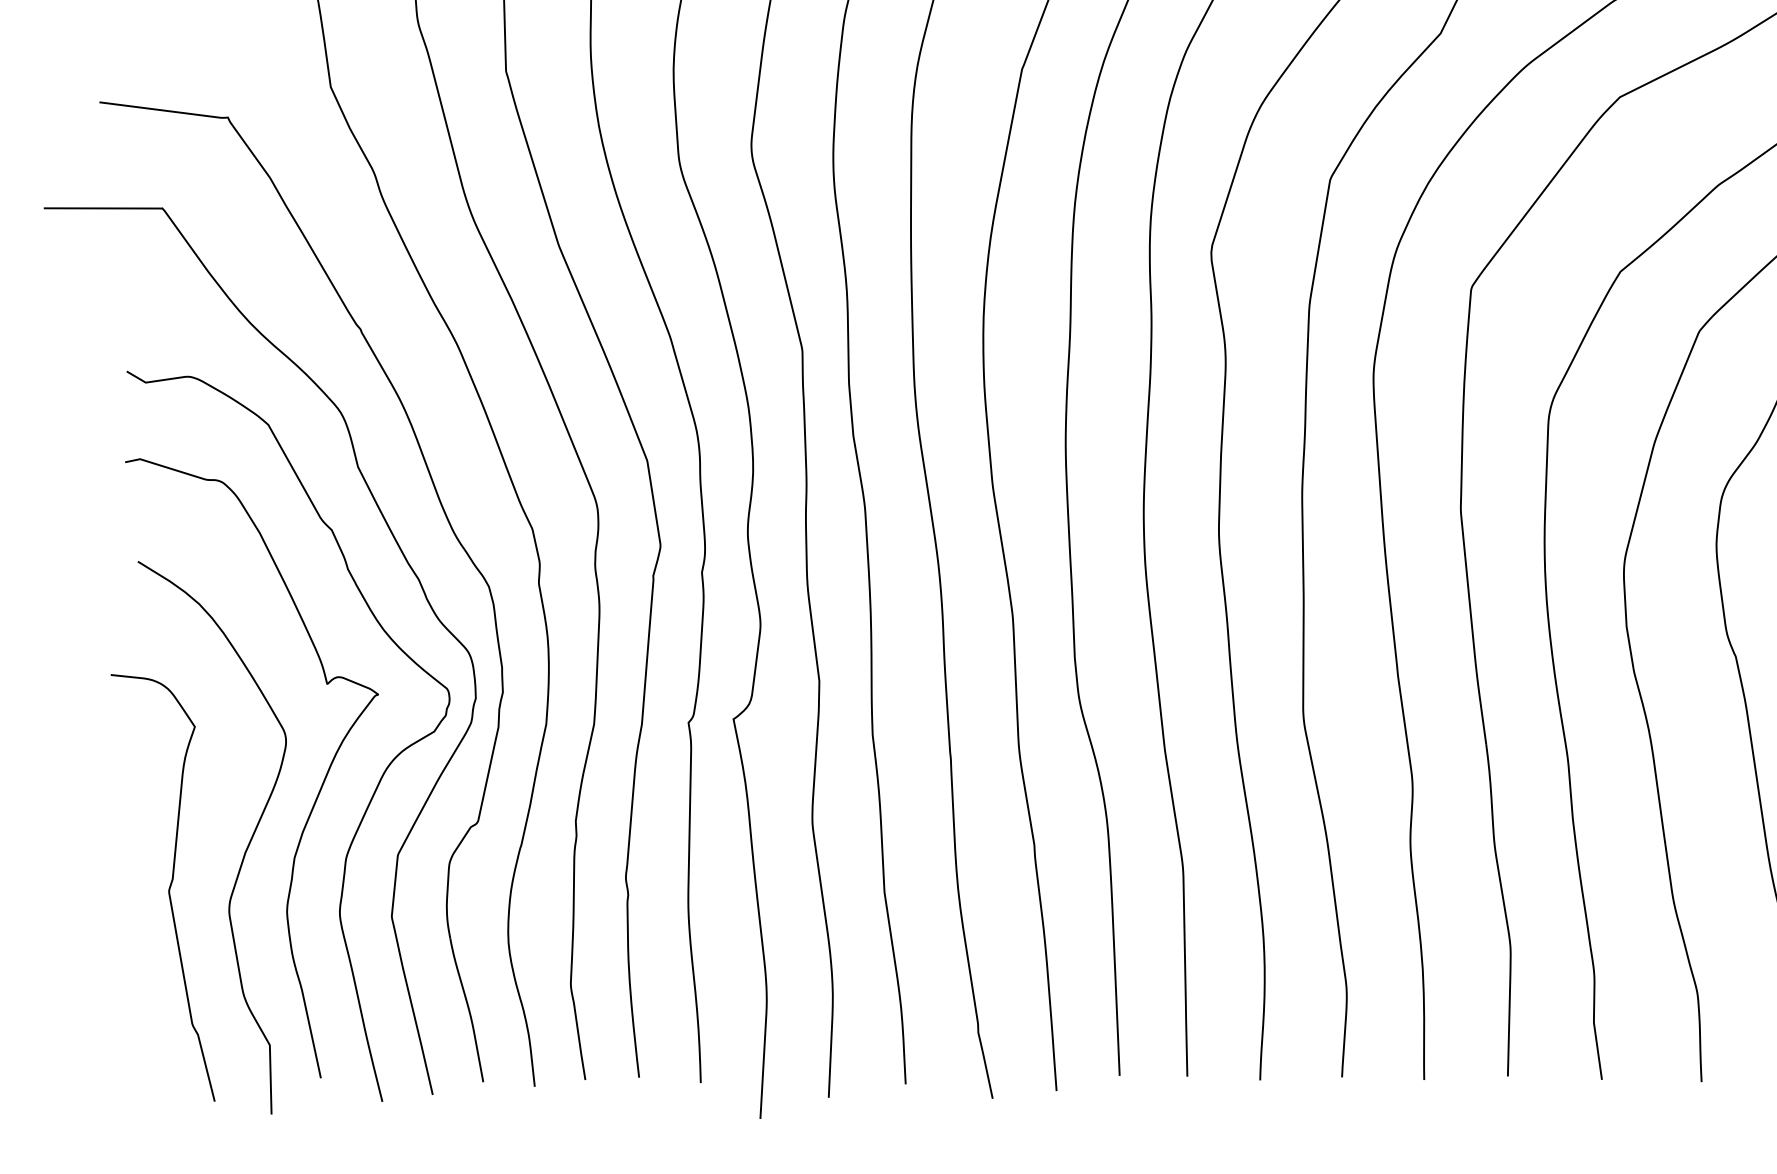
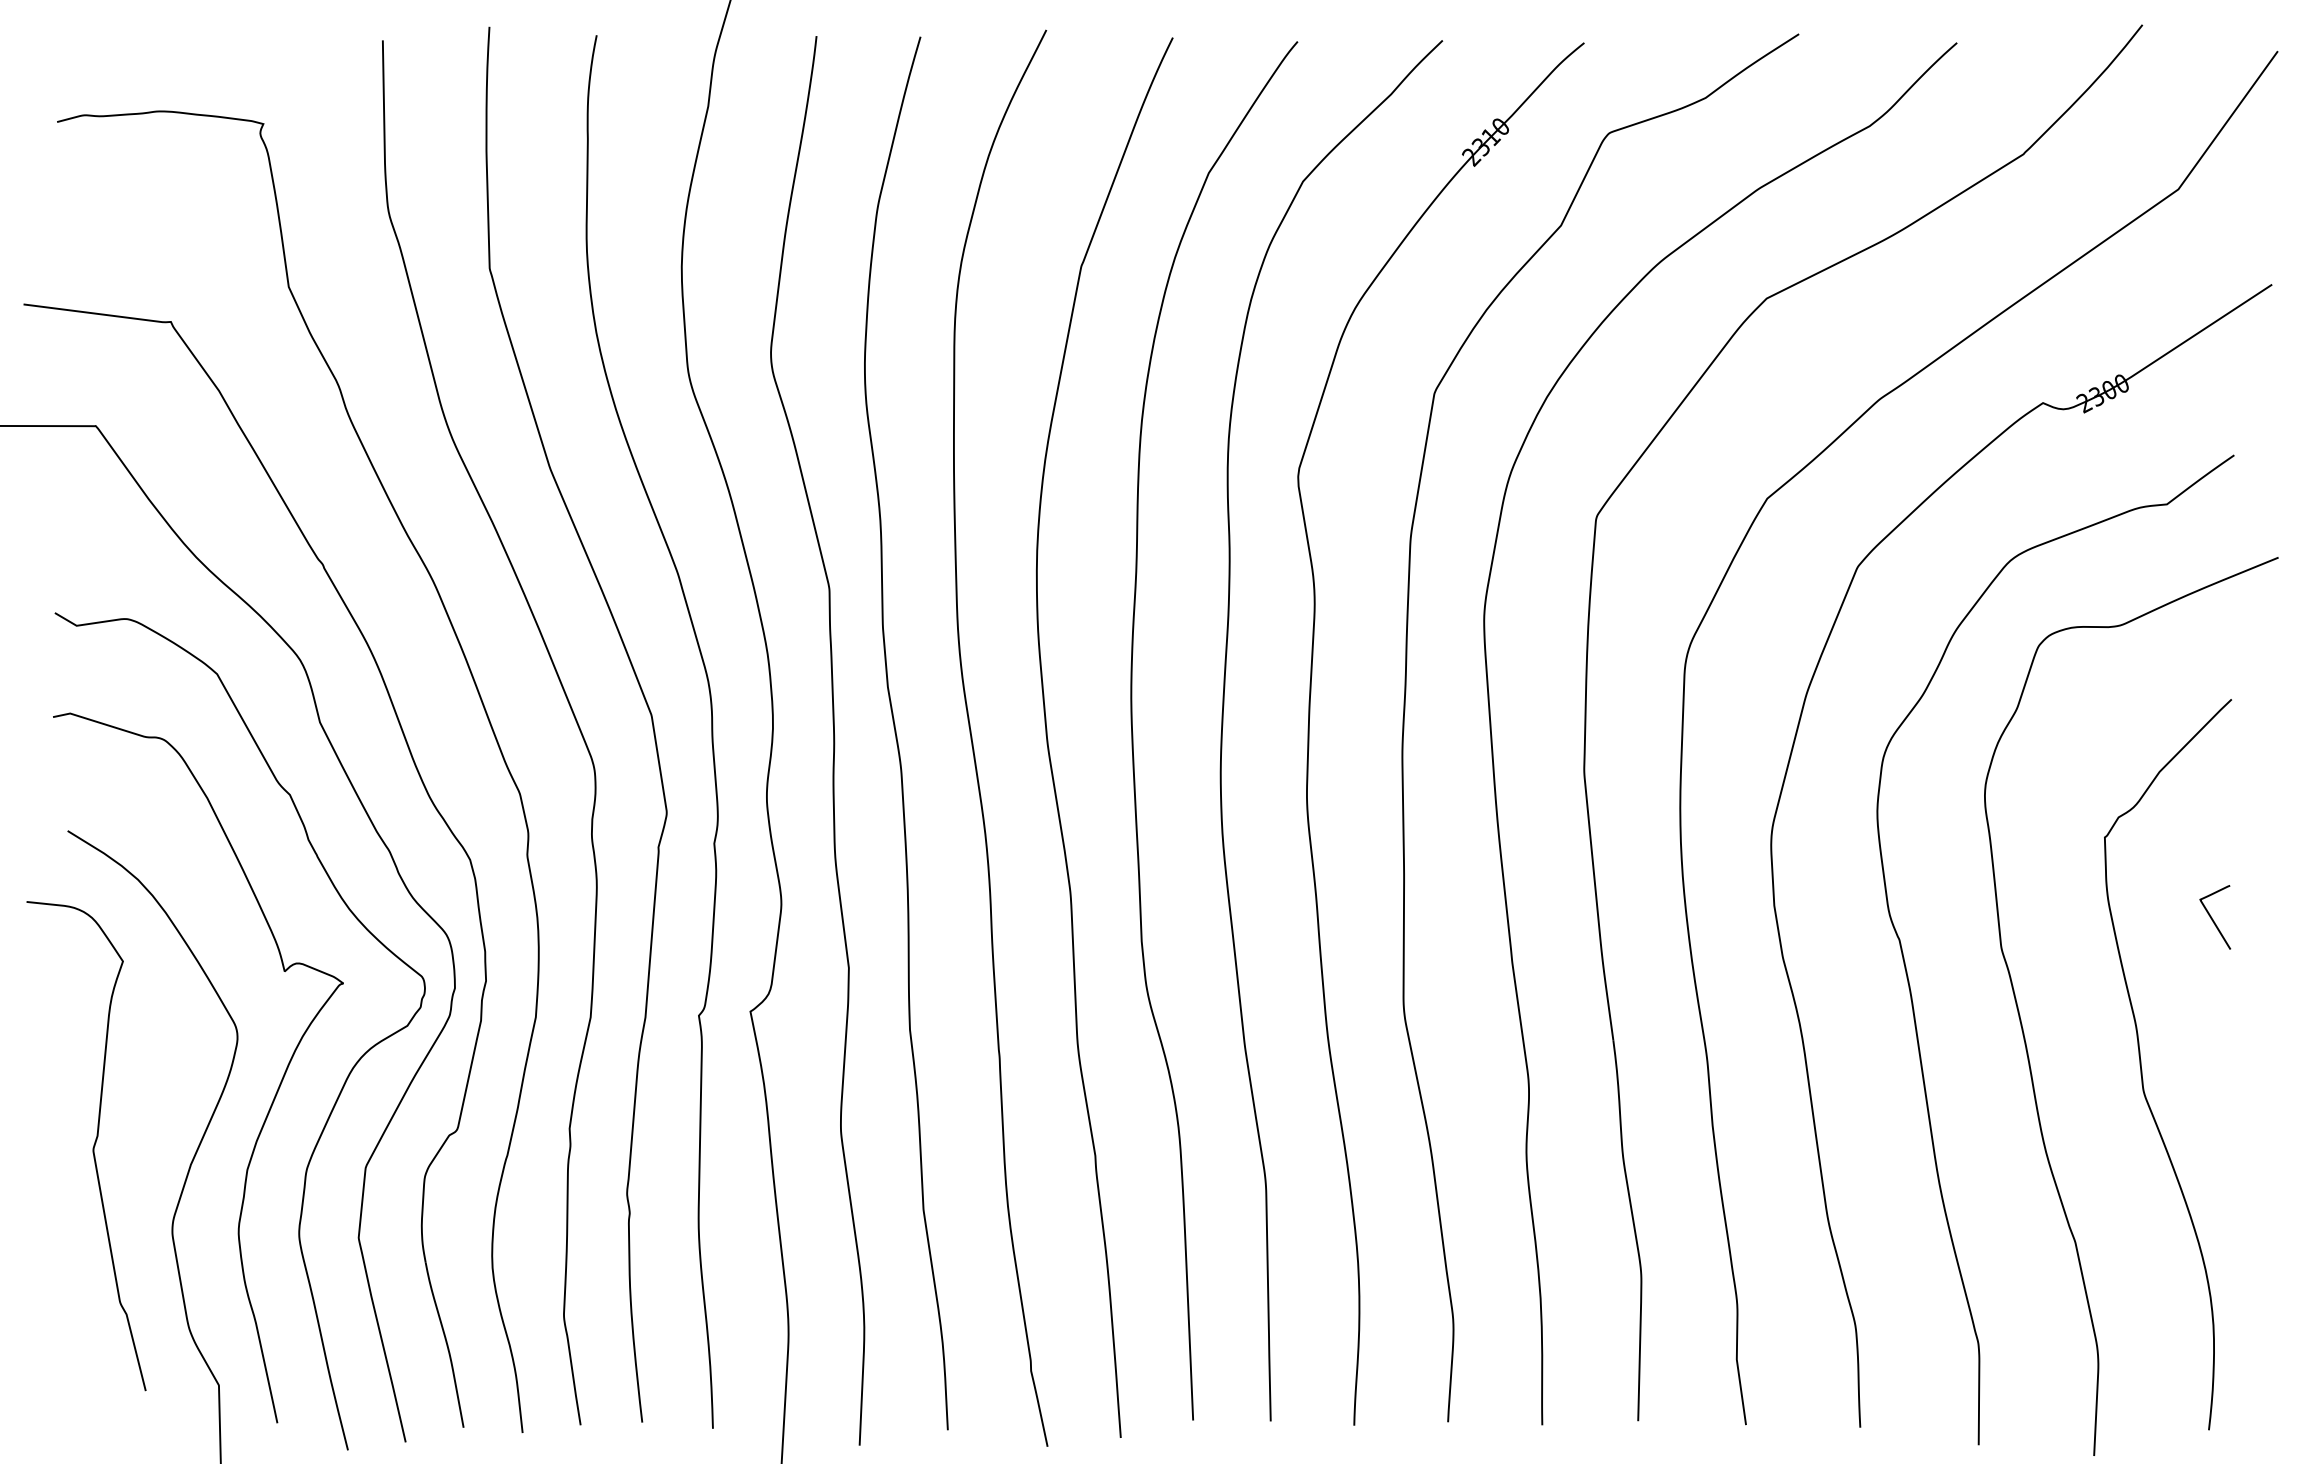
curve: (168, 890) -> (92, 1148), moved

